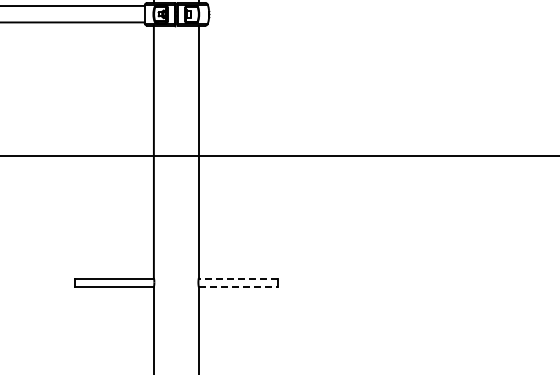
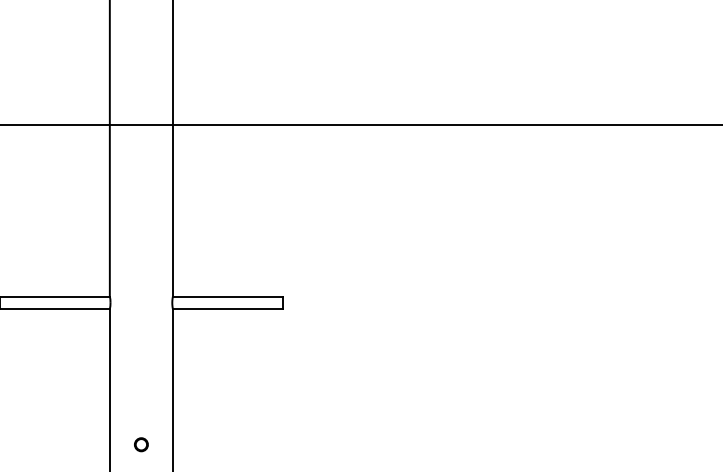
line: (237, 278) -> (227, 297), dashed -> solid
line: (238, 286) -> (228, 308), dashed -> solid

